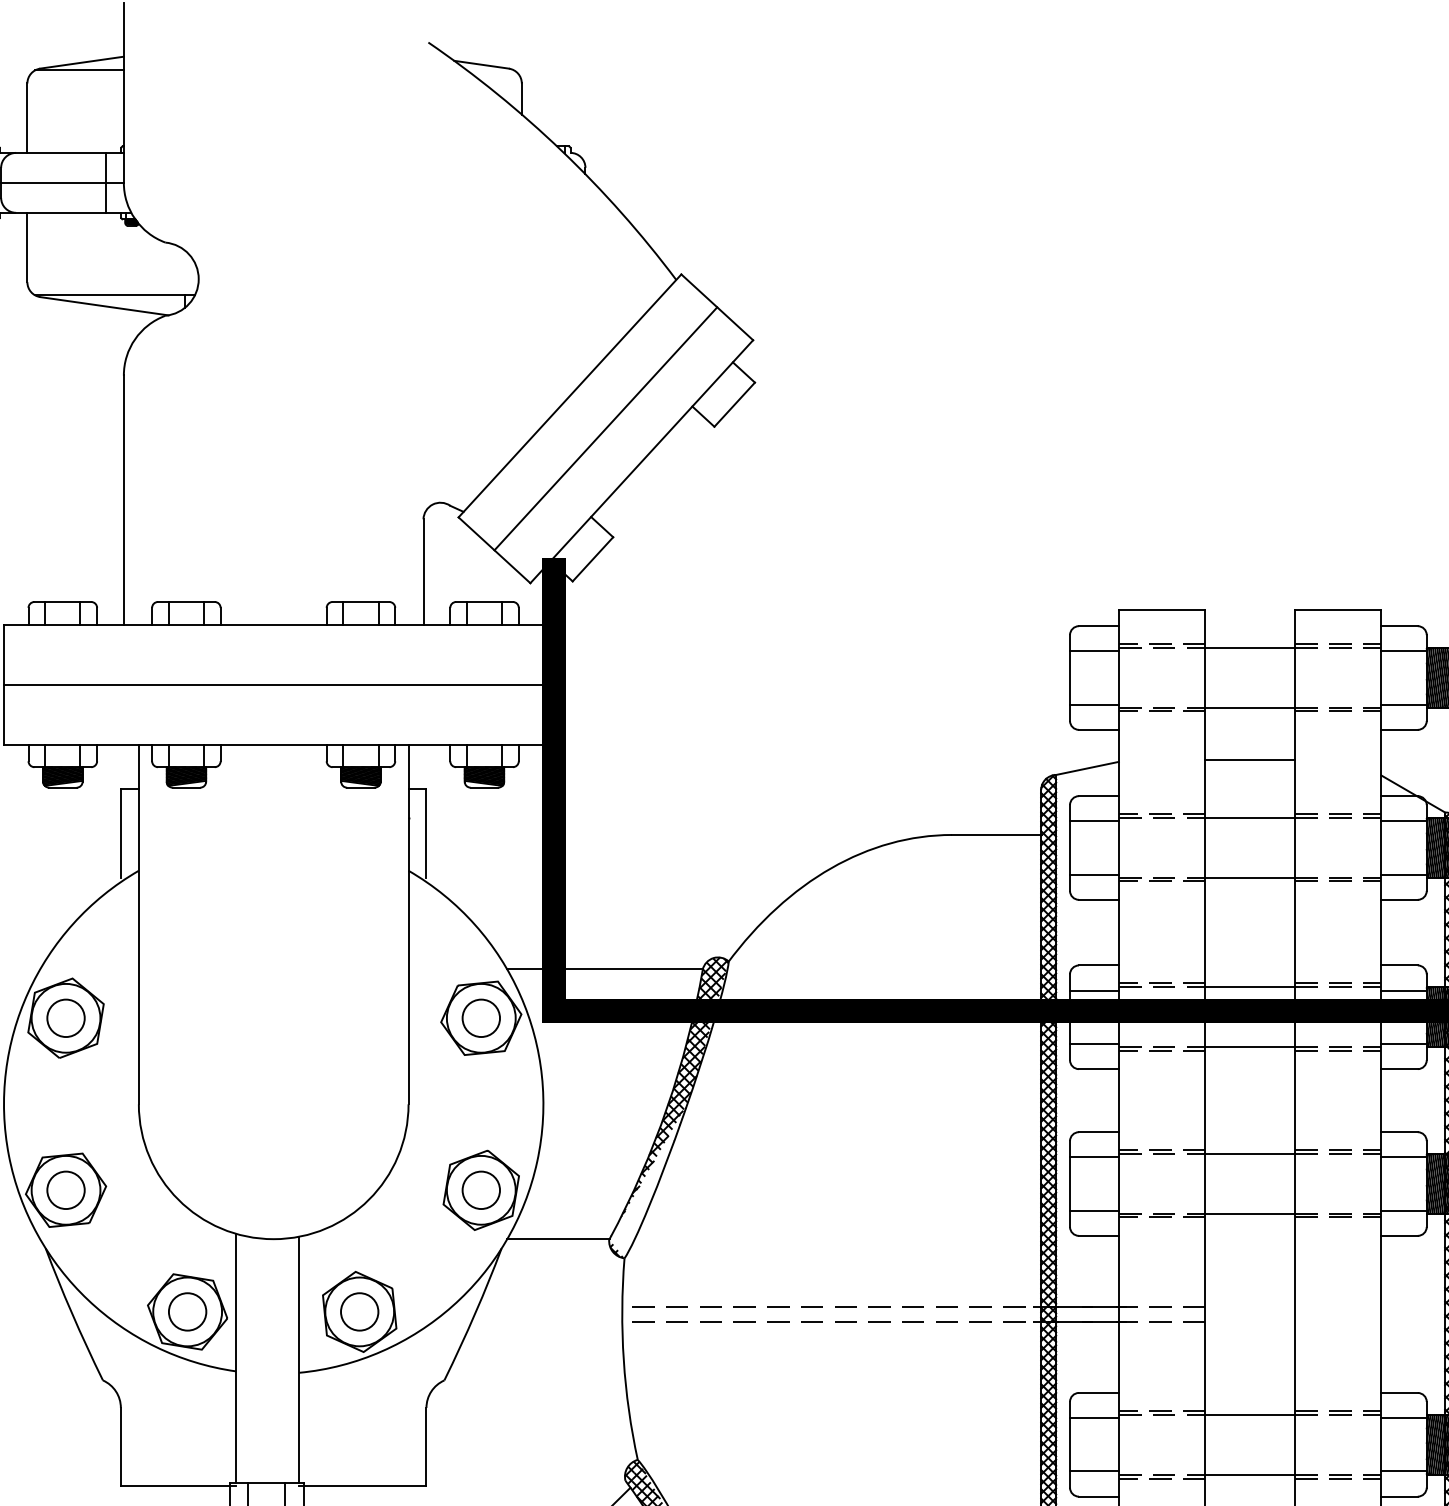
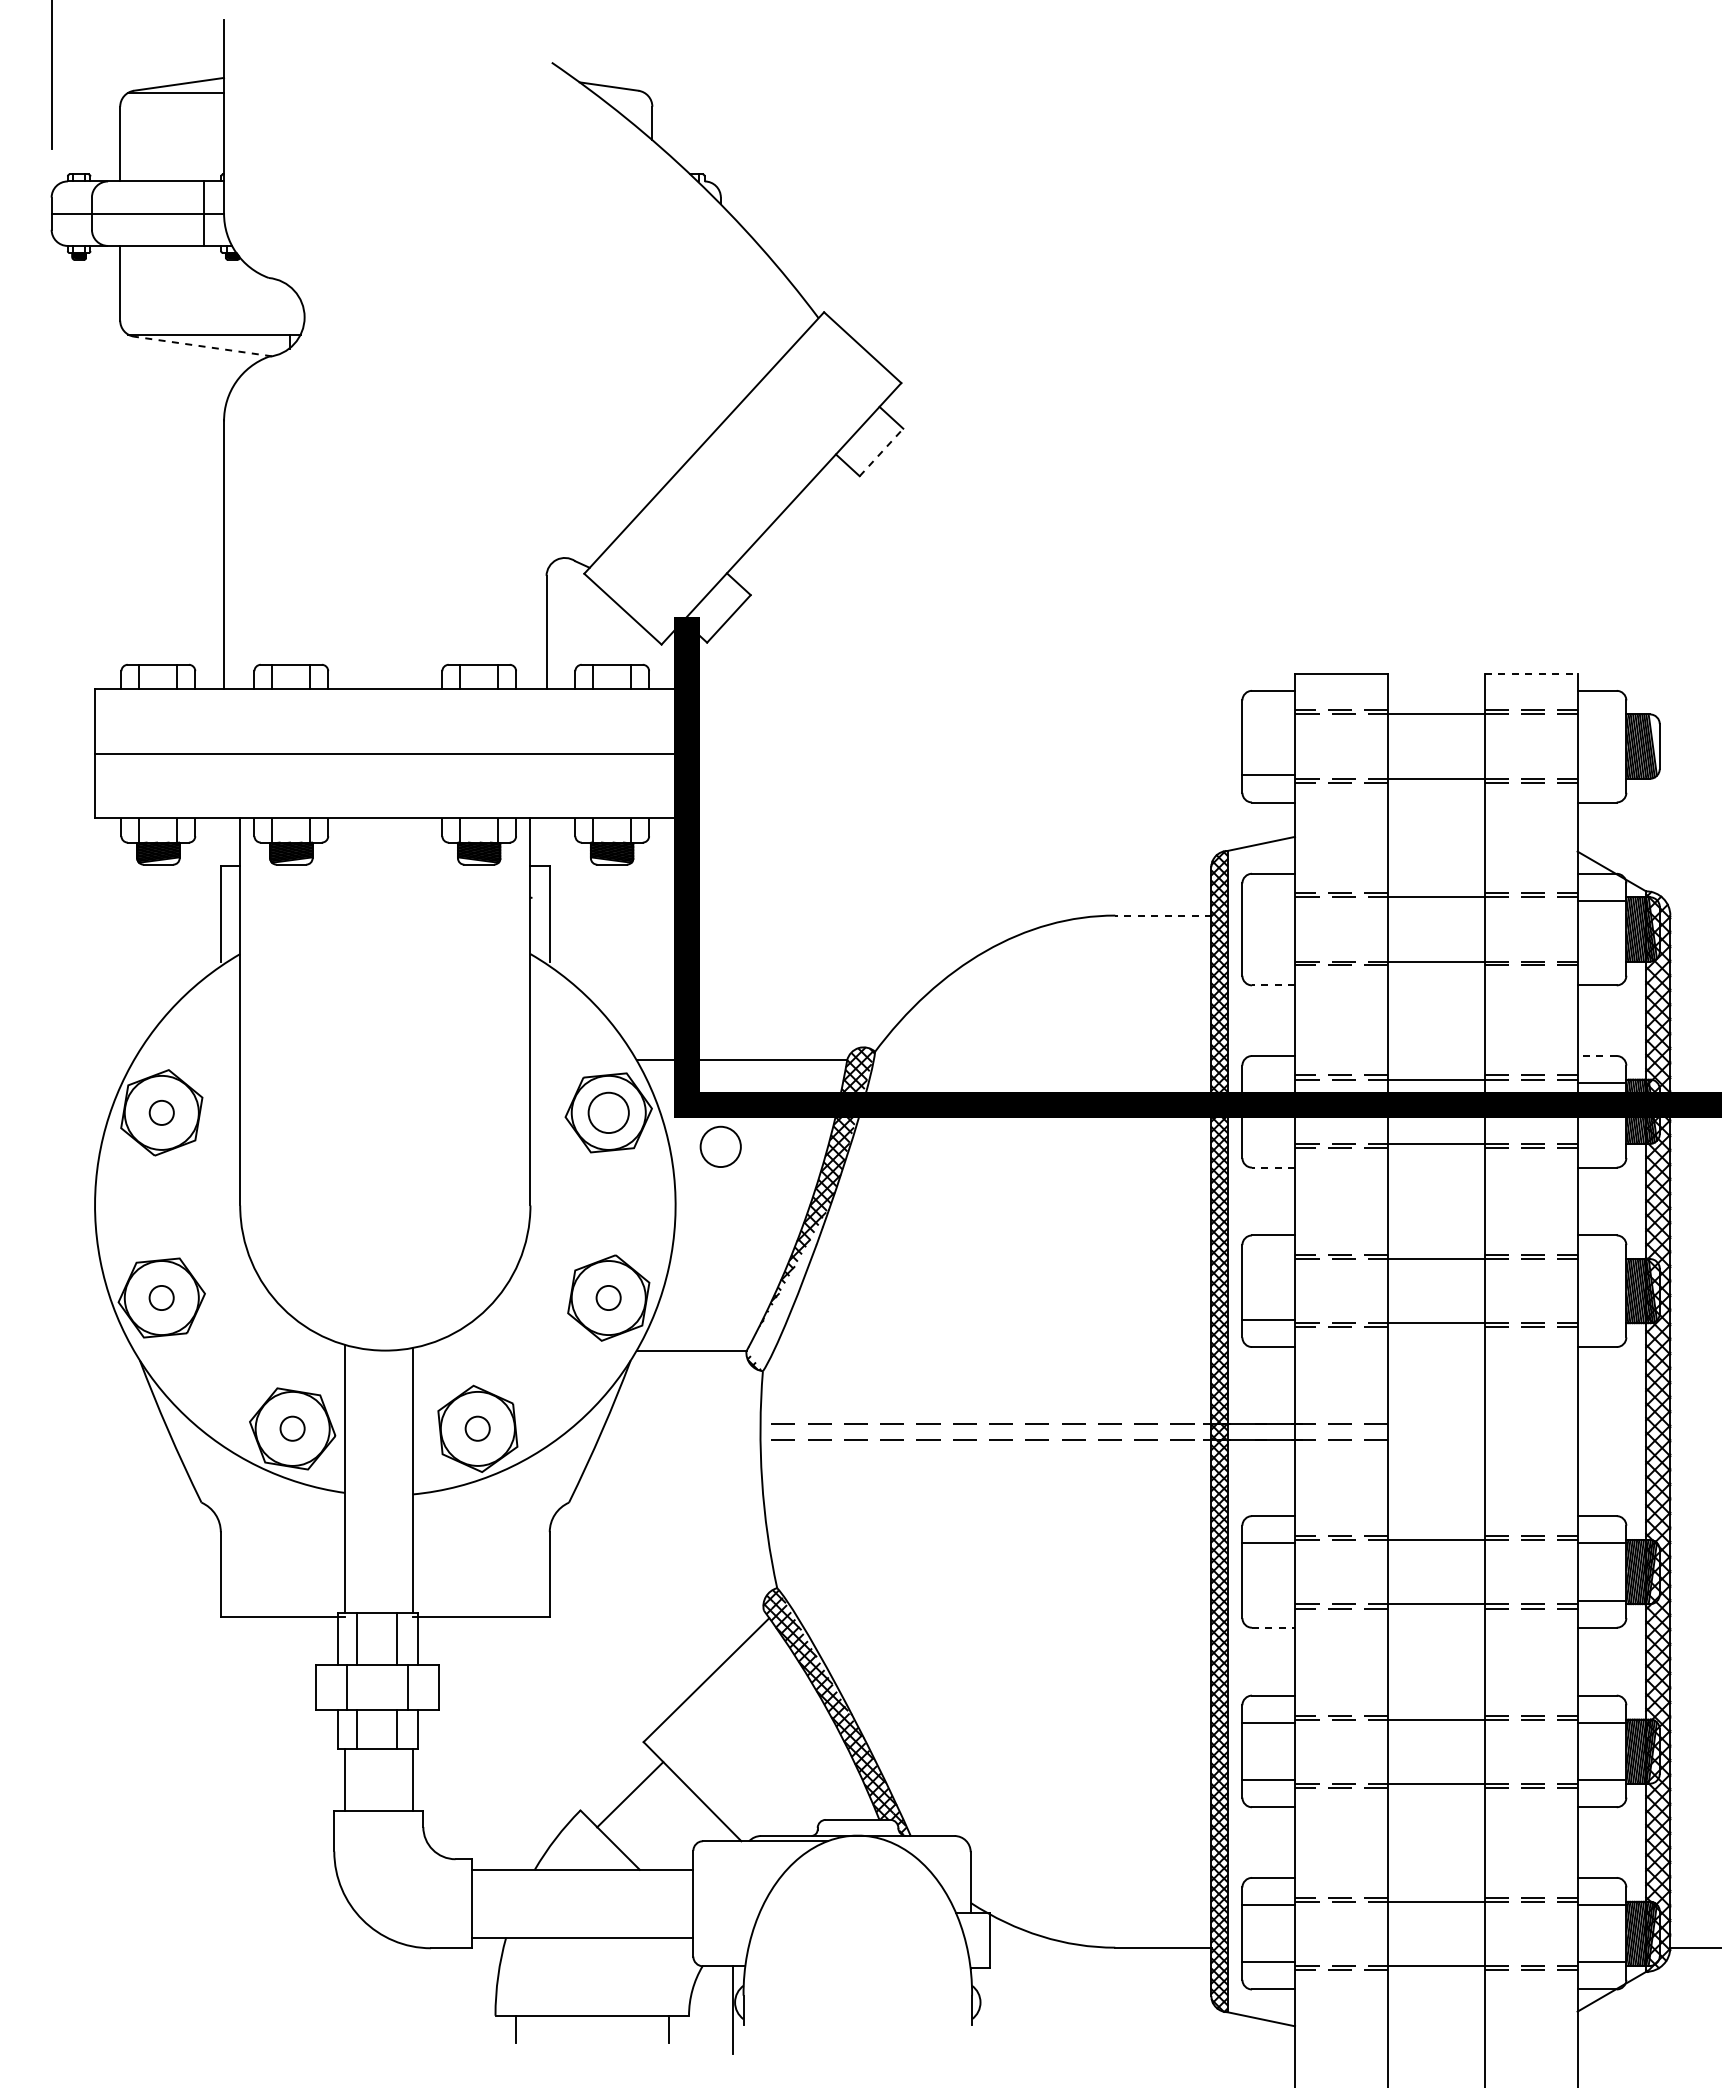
line: (104, 306) -> (203, 346), solid -> dashed
line: (734, 404) -> (881, 452), solid -> dashed
line: (605, 428) -> (742, 478), removed
line: (1338, 610) -> (1531, 673), solid -> dashed
line: (1094, 651) -> (1268, 718), removed
line: (1403, 651) -> (1601, 718), removed
line: (1403, 704) -> (1601, 775), removed
line: (1250, 759) -> (1436, 834), removed
line: (1094, 820) -> (1268, 900), removed
line: (996, 834) -> (1163, 915), solid -> dashed
line: (1094, 874) -> (1268, 958), removed
line: (1403, 874) -> (1601, 958), removed
line: (1098, 899) -> (1273, 985), solid -> dashed
line: (1399, 964) -> (1597, 1055), solid -> dashed
line: (1094, 990) -> (1268, 1083), removed
circle: (65, 1017) -> (161, 1112), size x0.6
line: (1094, 1043) -> (1268, 1140), removed
line: (1403, 1043) -> (1601, 1140), removed
circle: (585, 1049) -> (720, 1146), added
line: (1098, 1069) -> (1273, 1167), solid -> dashed
line: (1094, 1157) -> (1268, 1262), removed
line: (1403, 1157) -> (1601, 1262), removed
circle: (65, 1189) -> (161, 1297), size x0.6
circle: (481, 1189) -> (608, 1297), size x0.6
line: (1403, 1210) -> (1601, 1319), removed
circle: (187, 1311) -> (292, 1428), size x0.6
circle: (359, 1311) -> (477, 1428), size x0.6
line: (1094, 1471) -> (1268, 1600), removed
line: (1098, 1496) -> (1273, 1627), solid -> dashed

